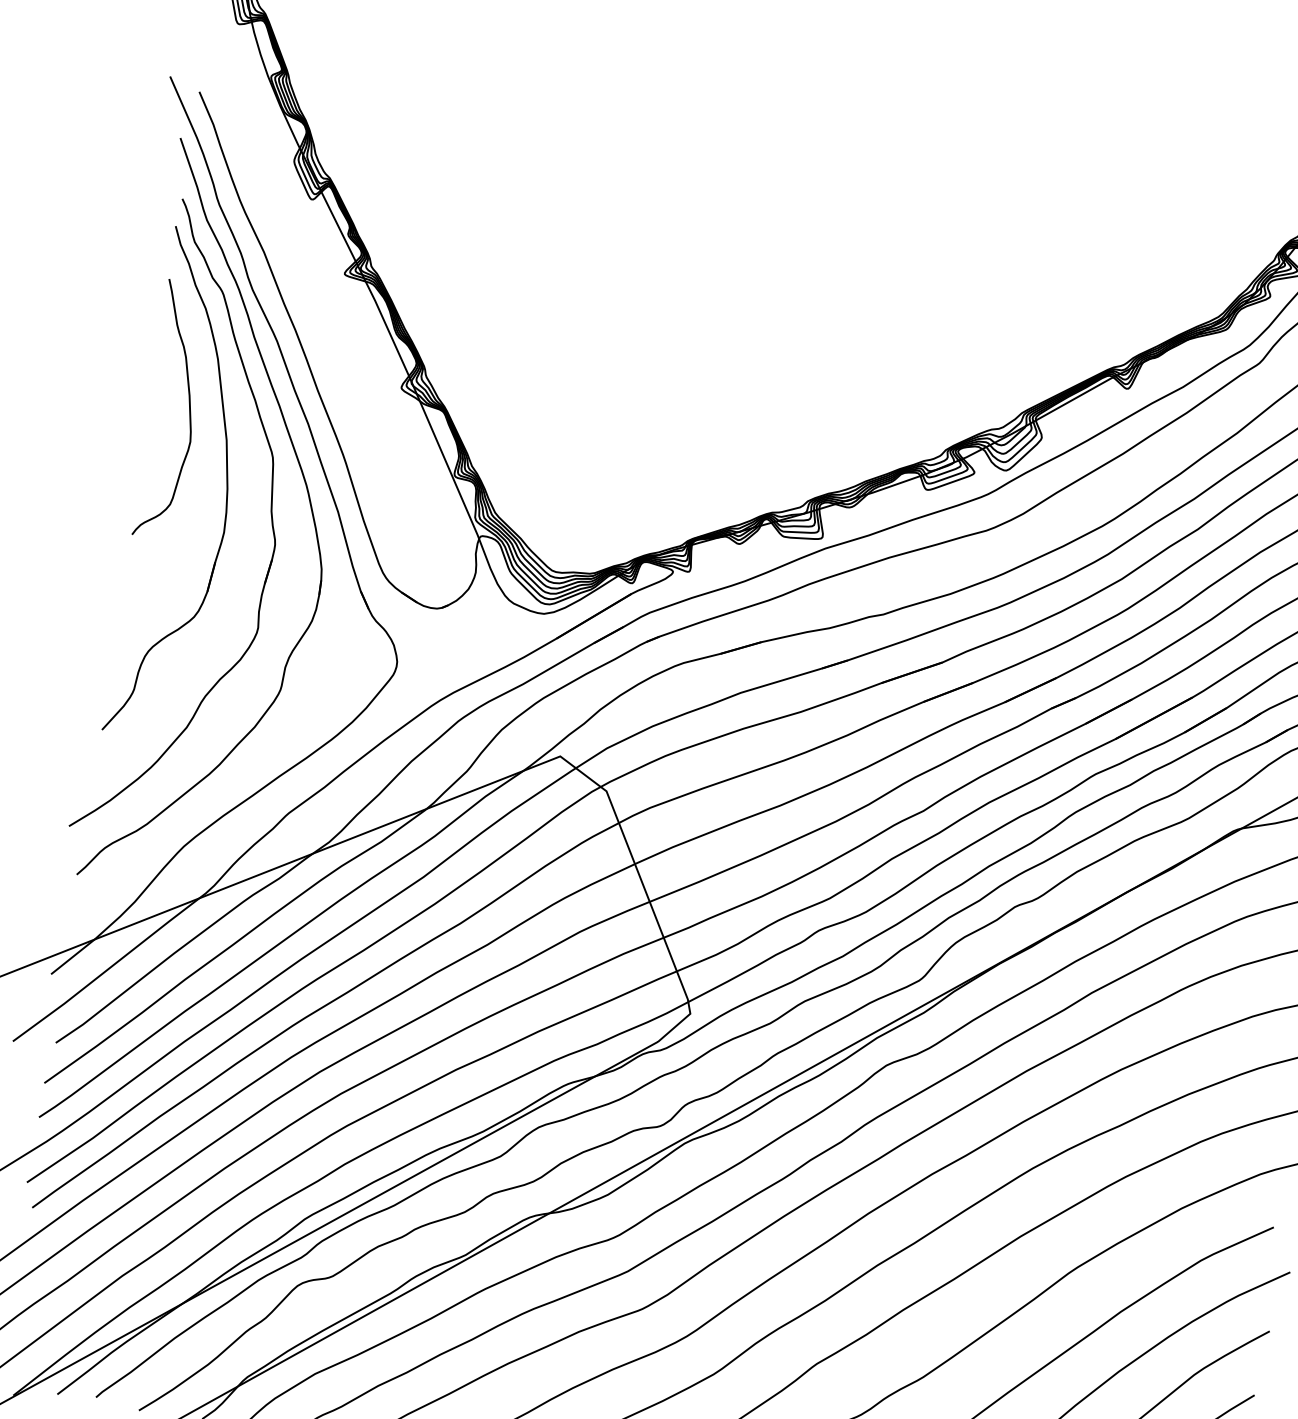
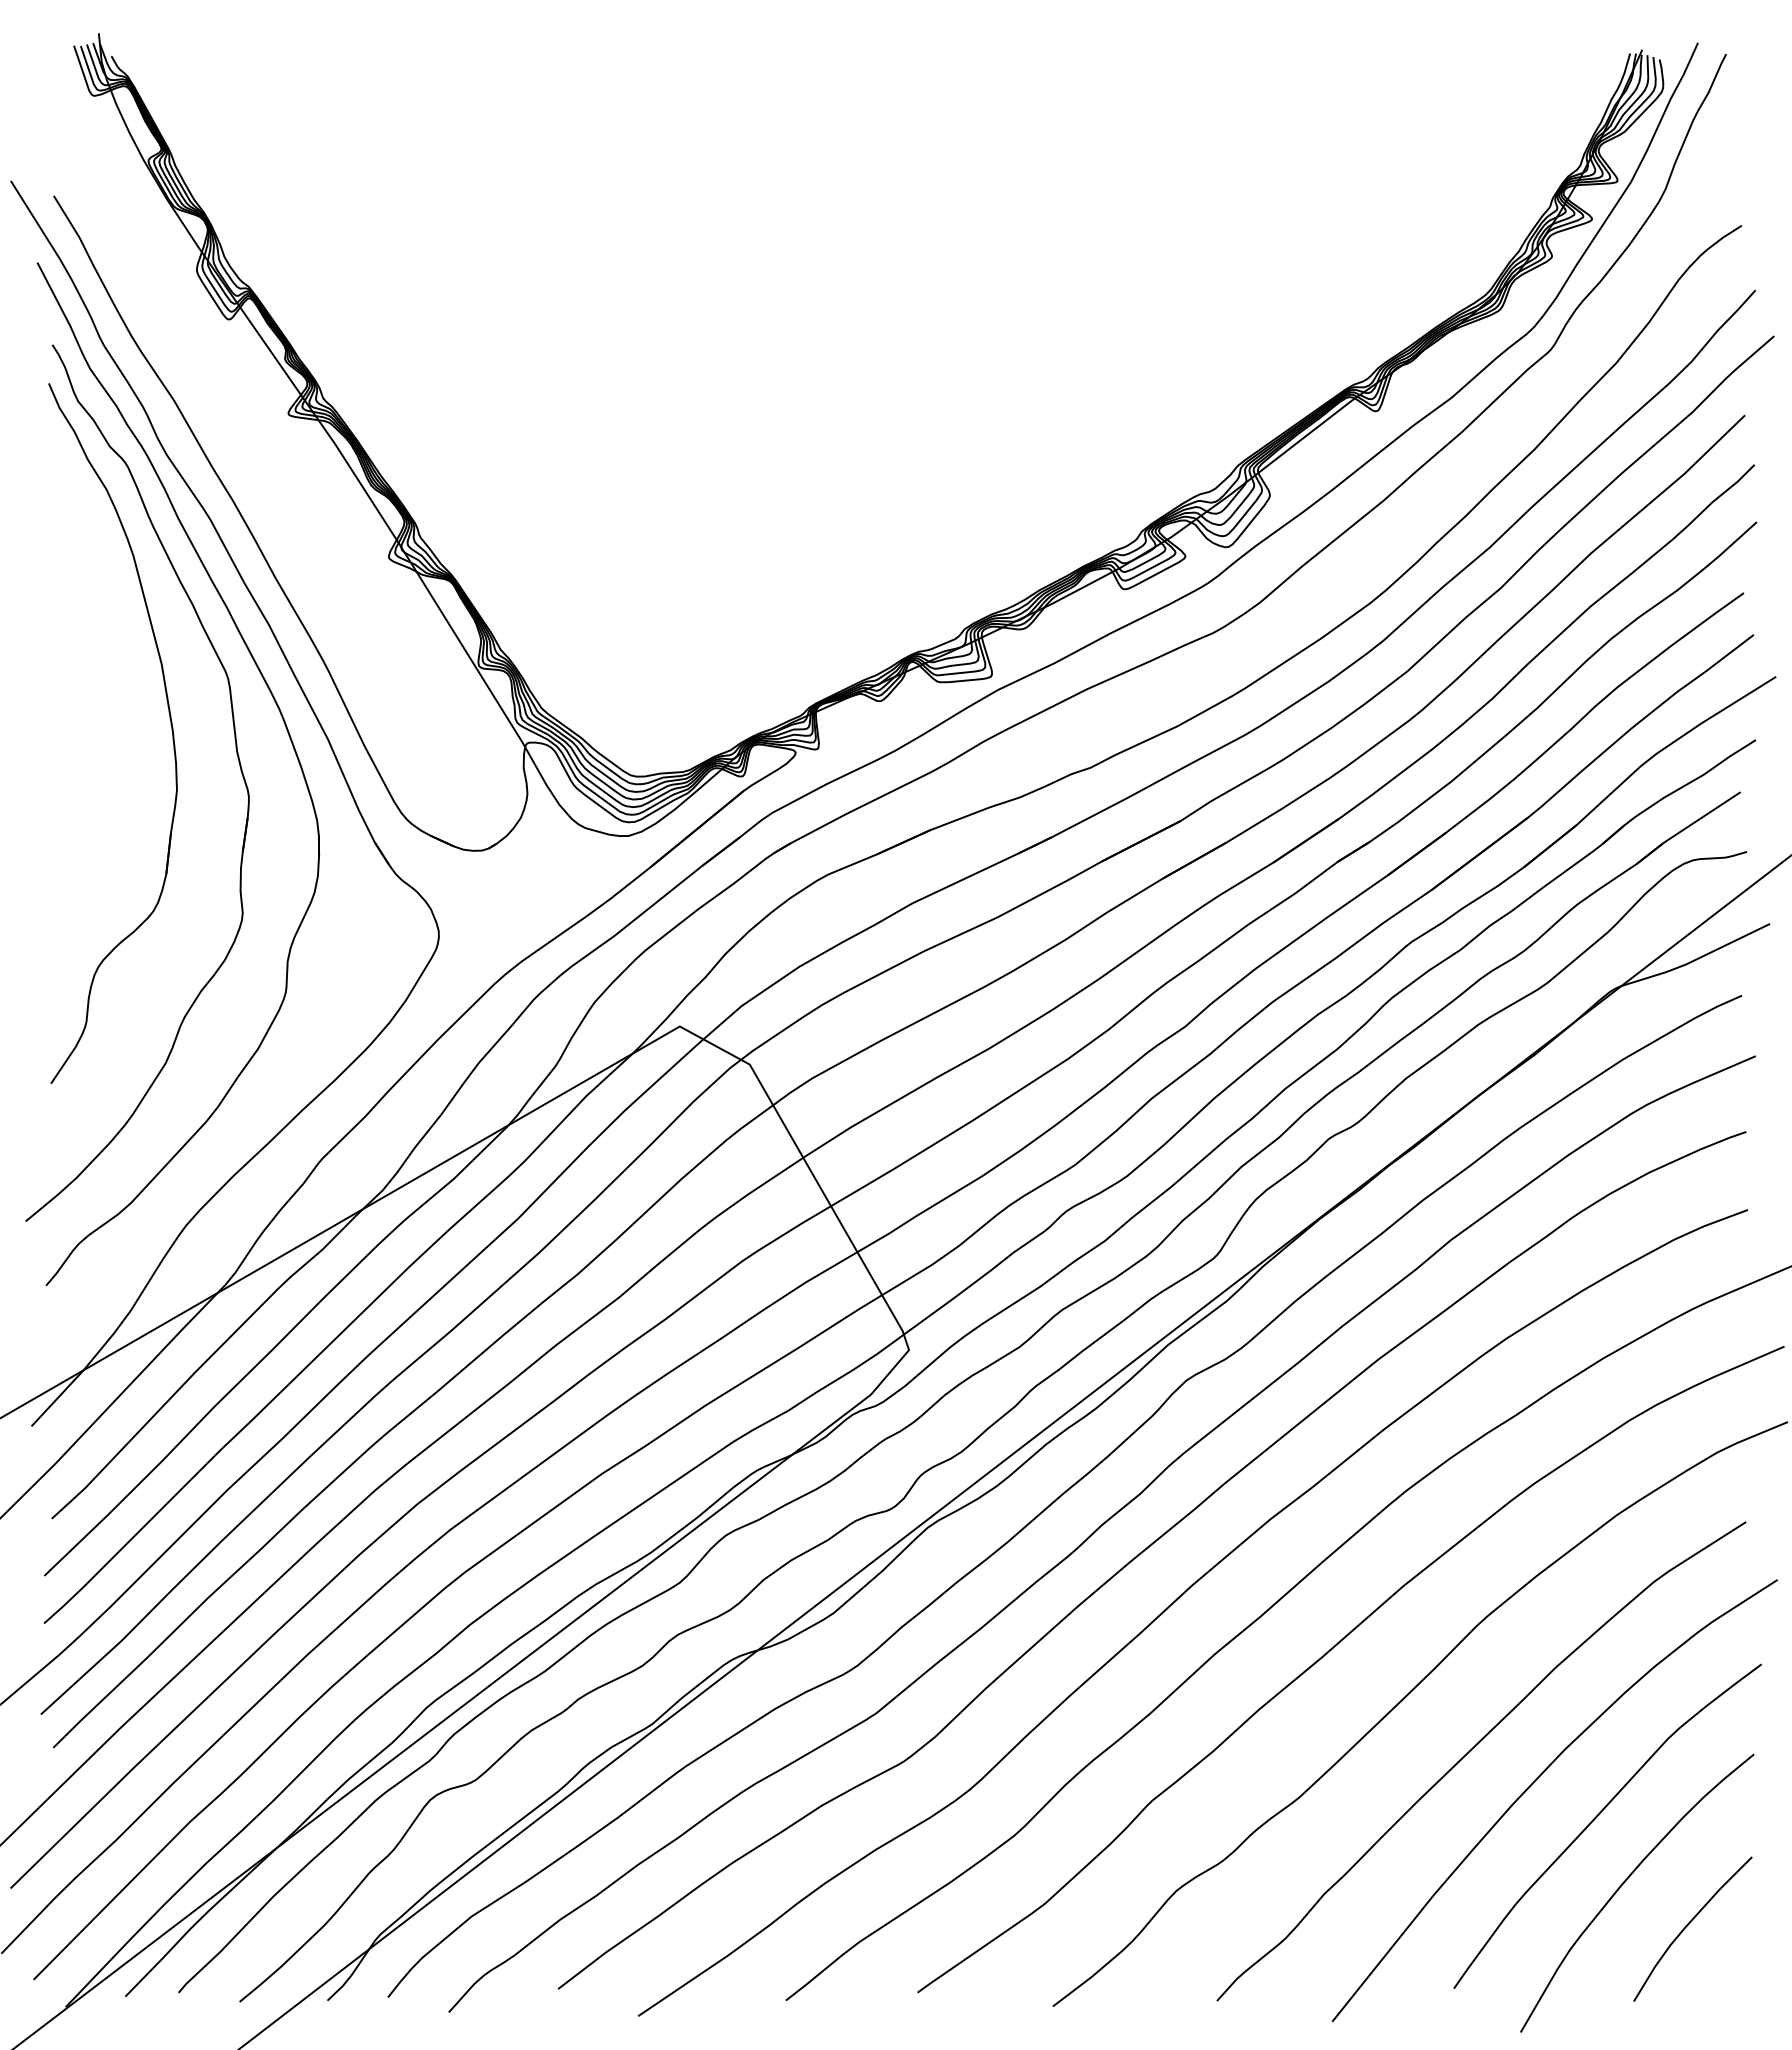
curve: (189, 409) -> (104, 630), removed

